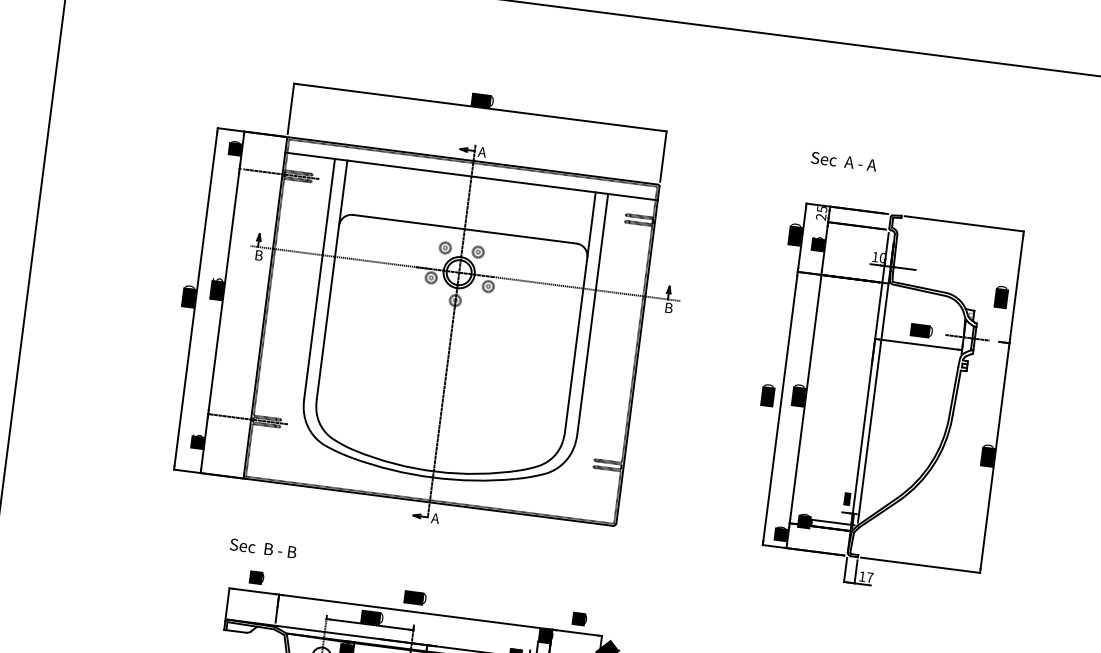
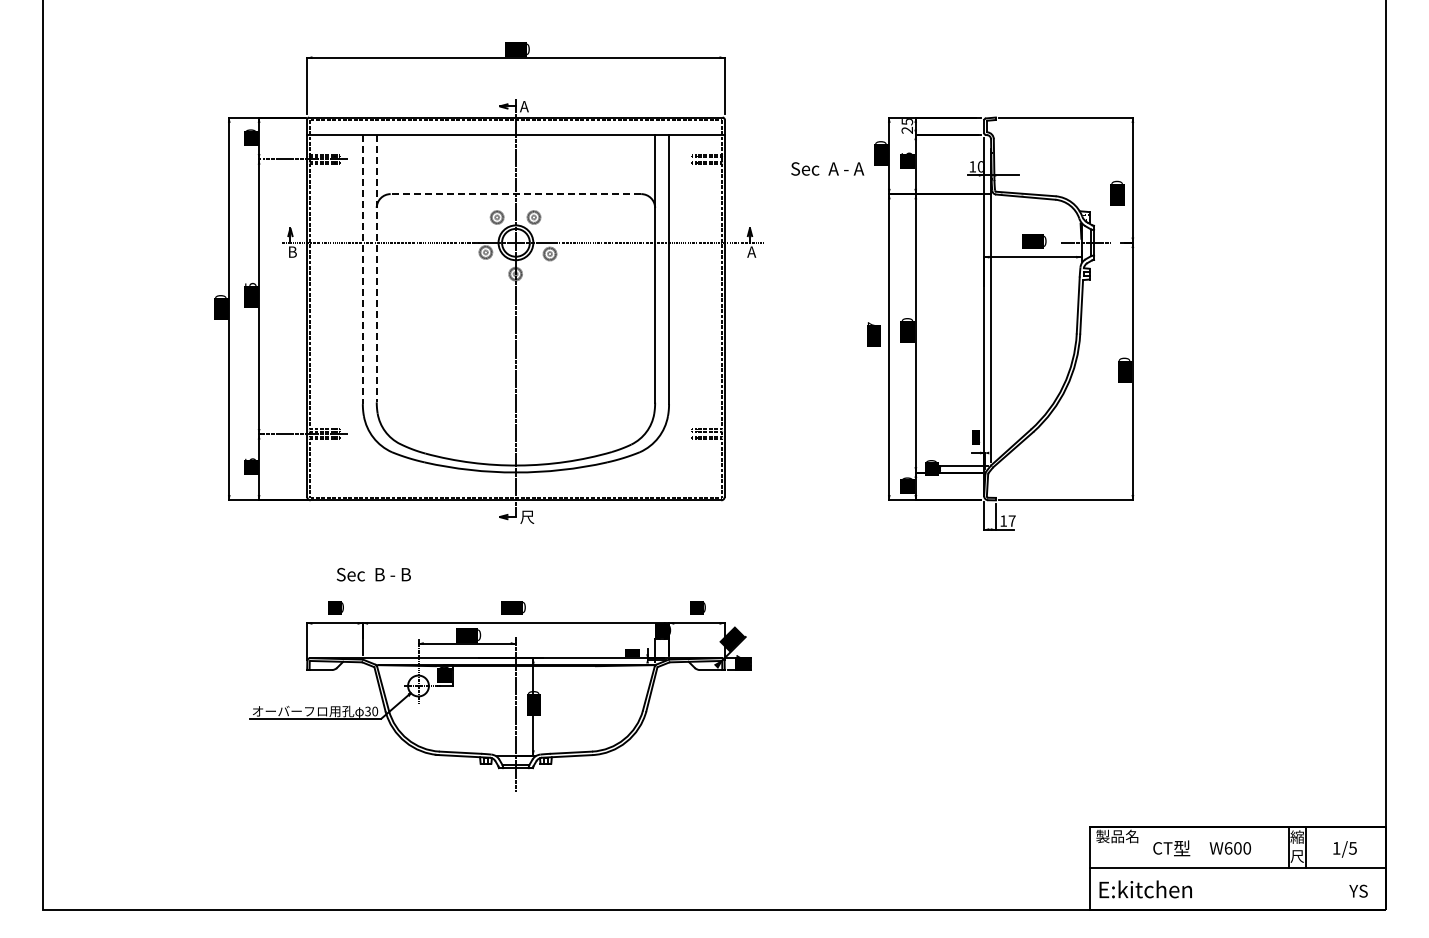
text: (843, 161) -> (827, 168), moved
line: (464, 229) -> (515, 194), solid -> dashed
line: (319, 278) -> (362, 269), solid -> dashed
line: (331, 279) -> (376, 268), solid -> dashed
text: (668, 307) -> (751, 251), B -> A
text: (768, 385) -> (873, 323), 440 -> 357
text: (438, 518) -> (527, 516), A -> 尺
text: (263, 548) -> (373, 574), moved

